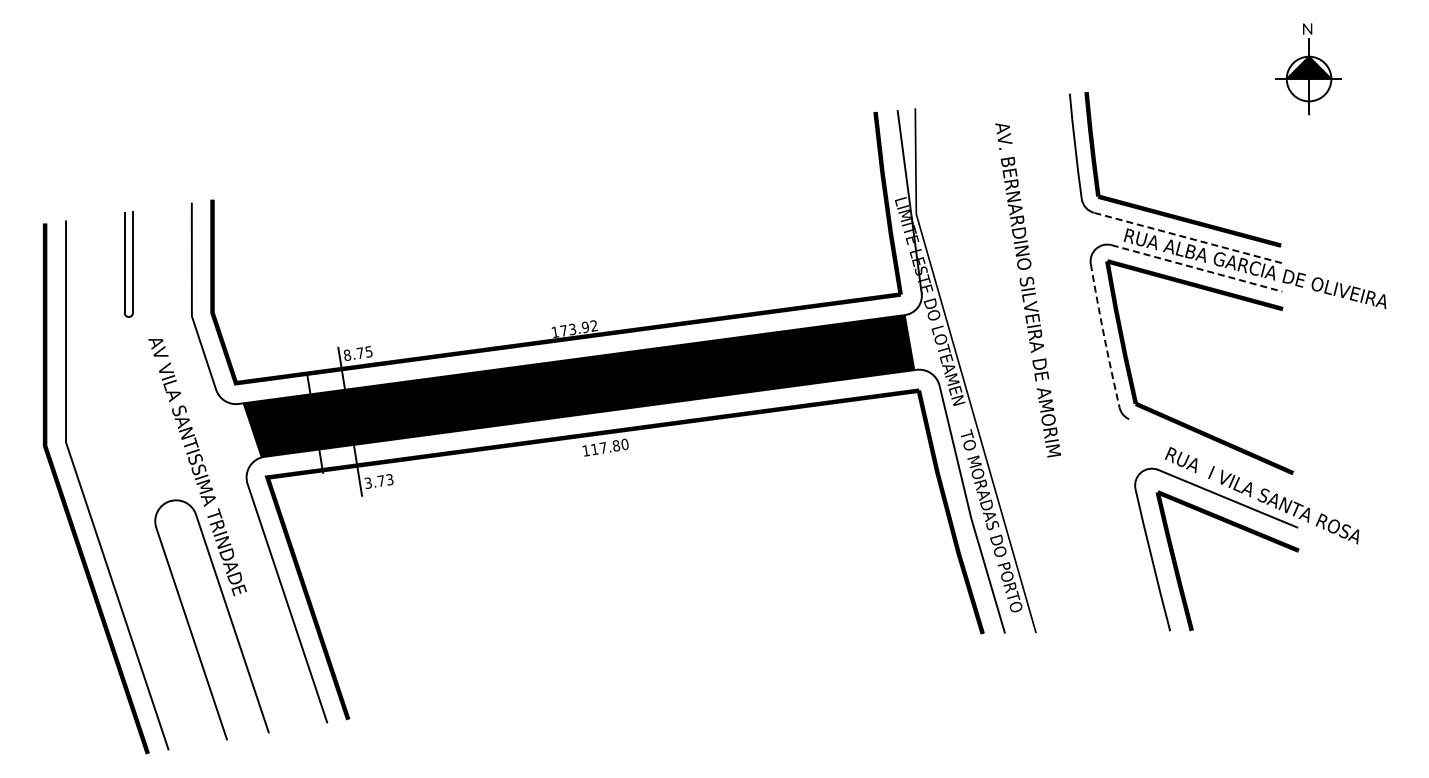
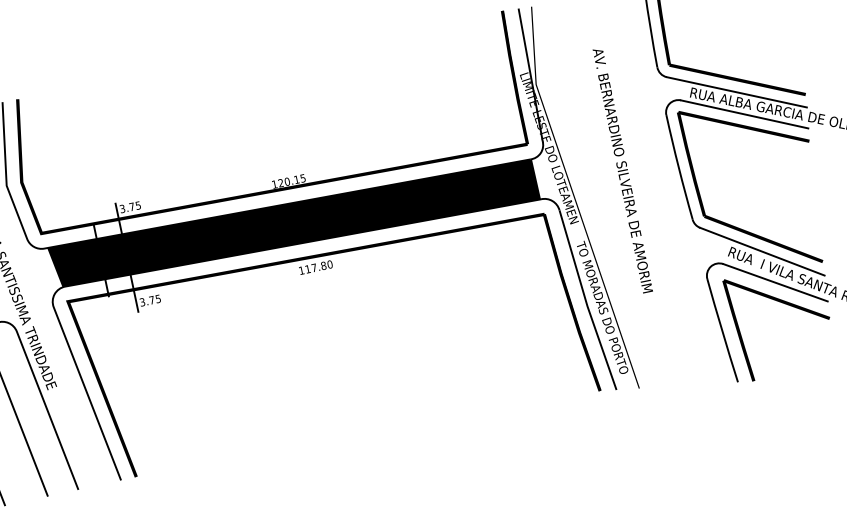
line: (1187, 237) -> (736, 91), dashed -> solid
line: (1197, 268) -> (745, 114), dashed -> solid
text: (1027, 290) -> (622, 171), moved
text: (578, 328) -> (291, 180), 173.92 -> 120.15
arc: (1104, 336) -> (679, 167), dashed -> solid
text: (347, 355) -> (122, 209), 8.75 -> 3.75
line: (1211, 455) -> (762, 251), added
text: (389, 479) -> (157, 298), 3.73 -> 3.75

